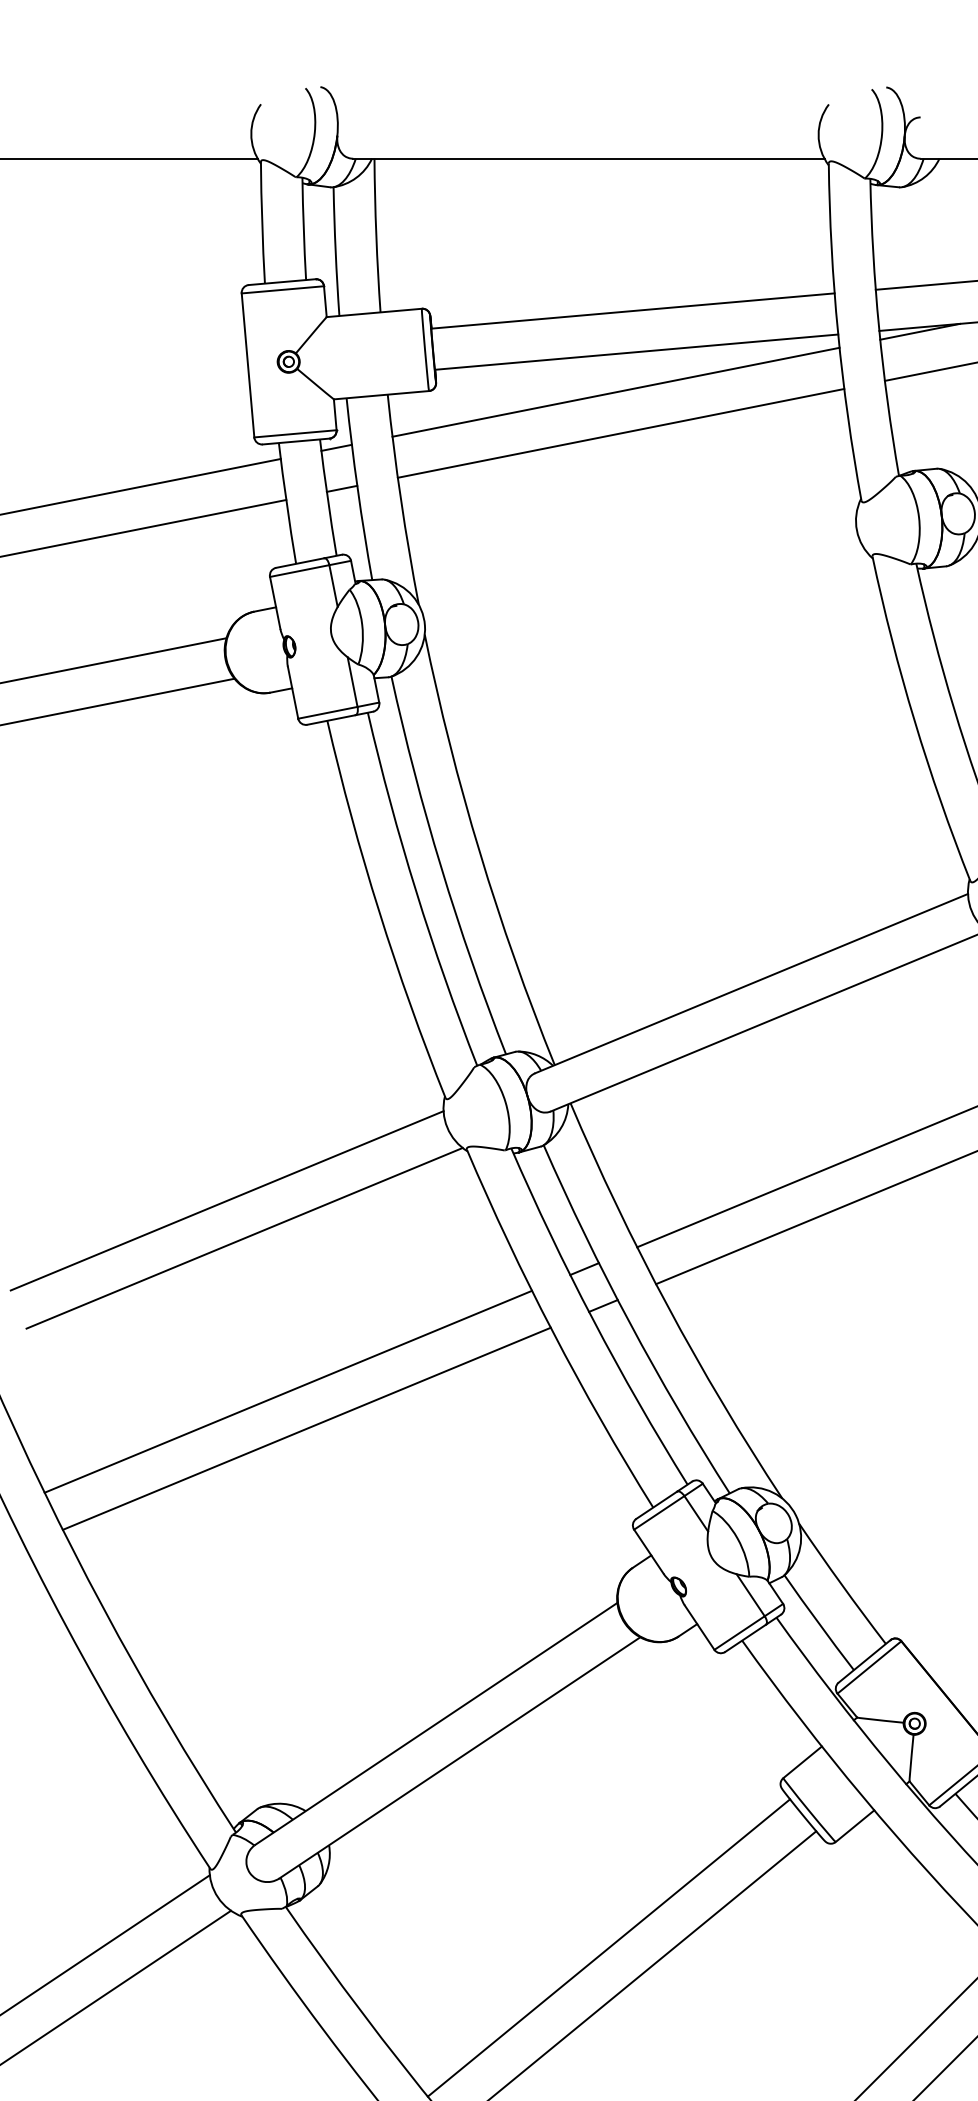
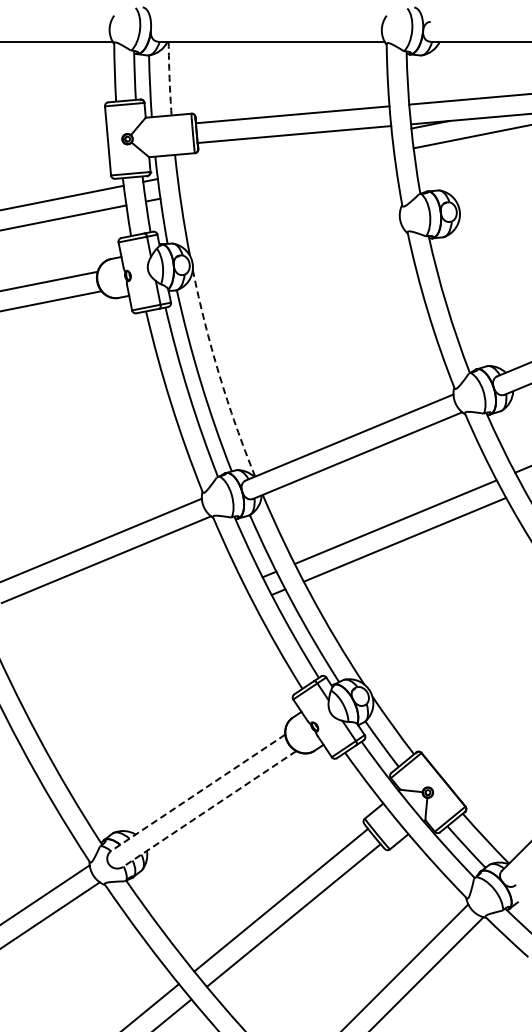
arc: (376, 235) -> (169, 78), solid -> dashed
line: (615, 391) -> (284, 153), removed
line: (619, 433) -> (286, 173), removed
arc: (480, 852) -> (219, 374), solid -> dashed
line: (288, 1389) -> (127, 632), removed
line: (307, 1427) -> (136, 650), removed
line: (434, 1723) -> (197, 792), solid -> dashed
line: (459, 1758) -> (209, 809), solid -> dashed

